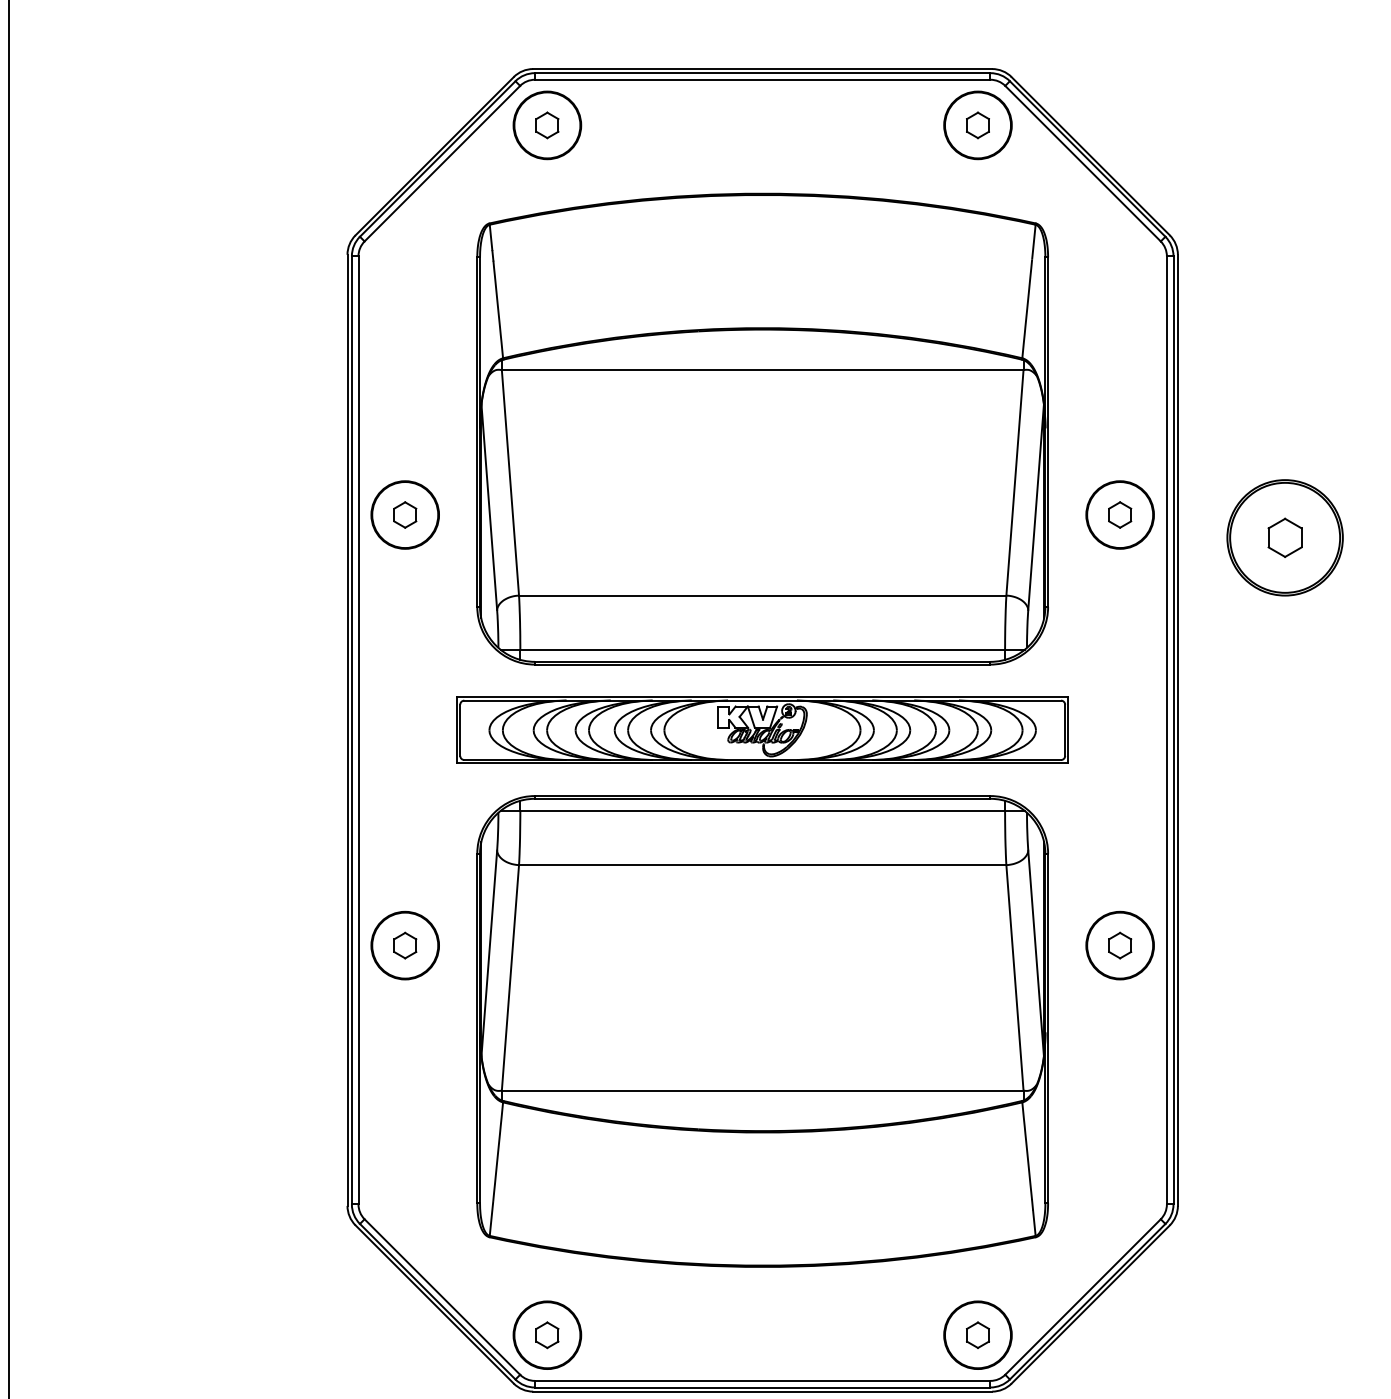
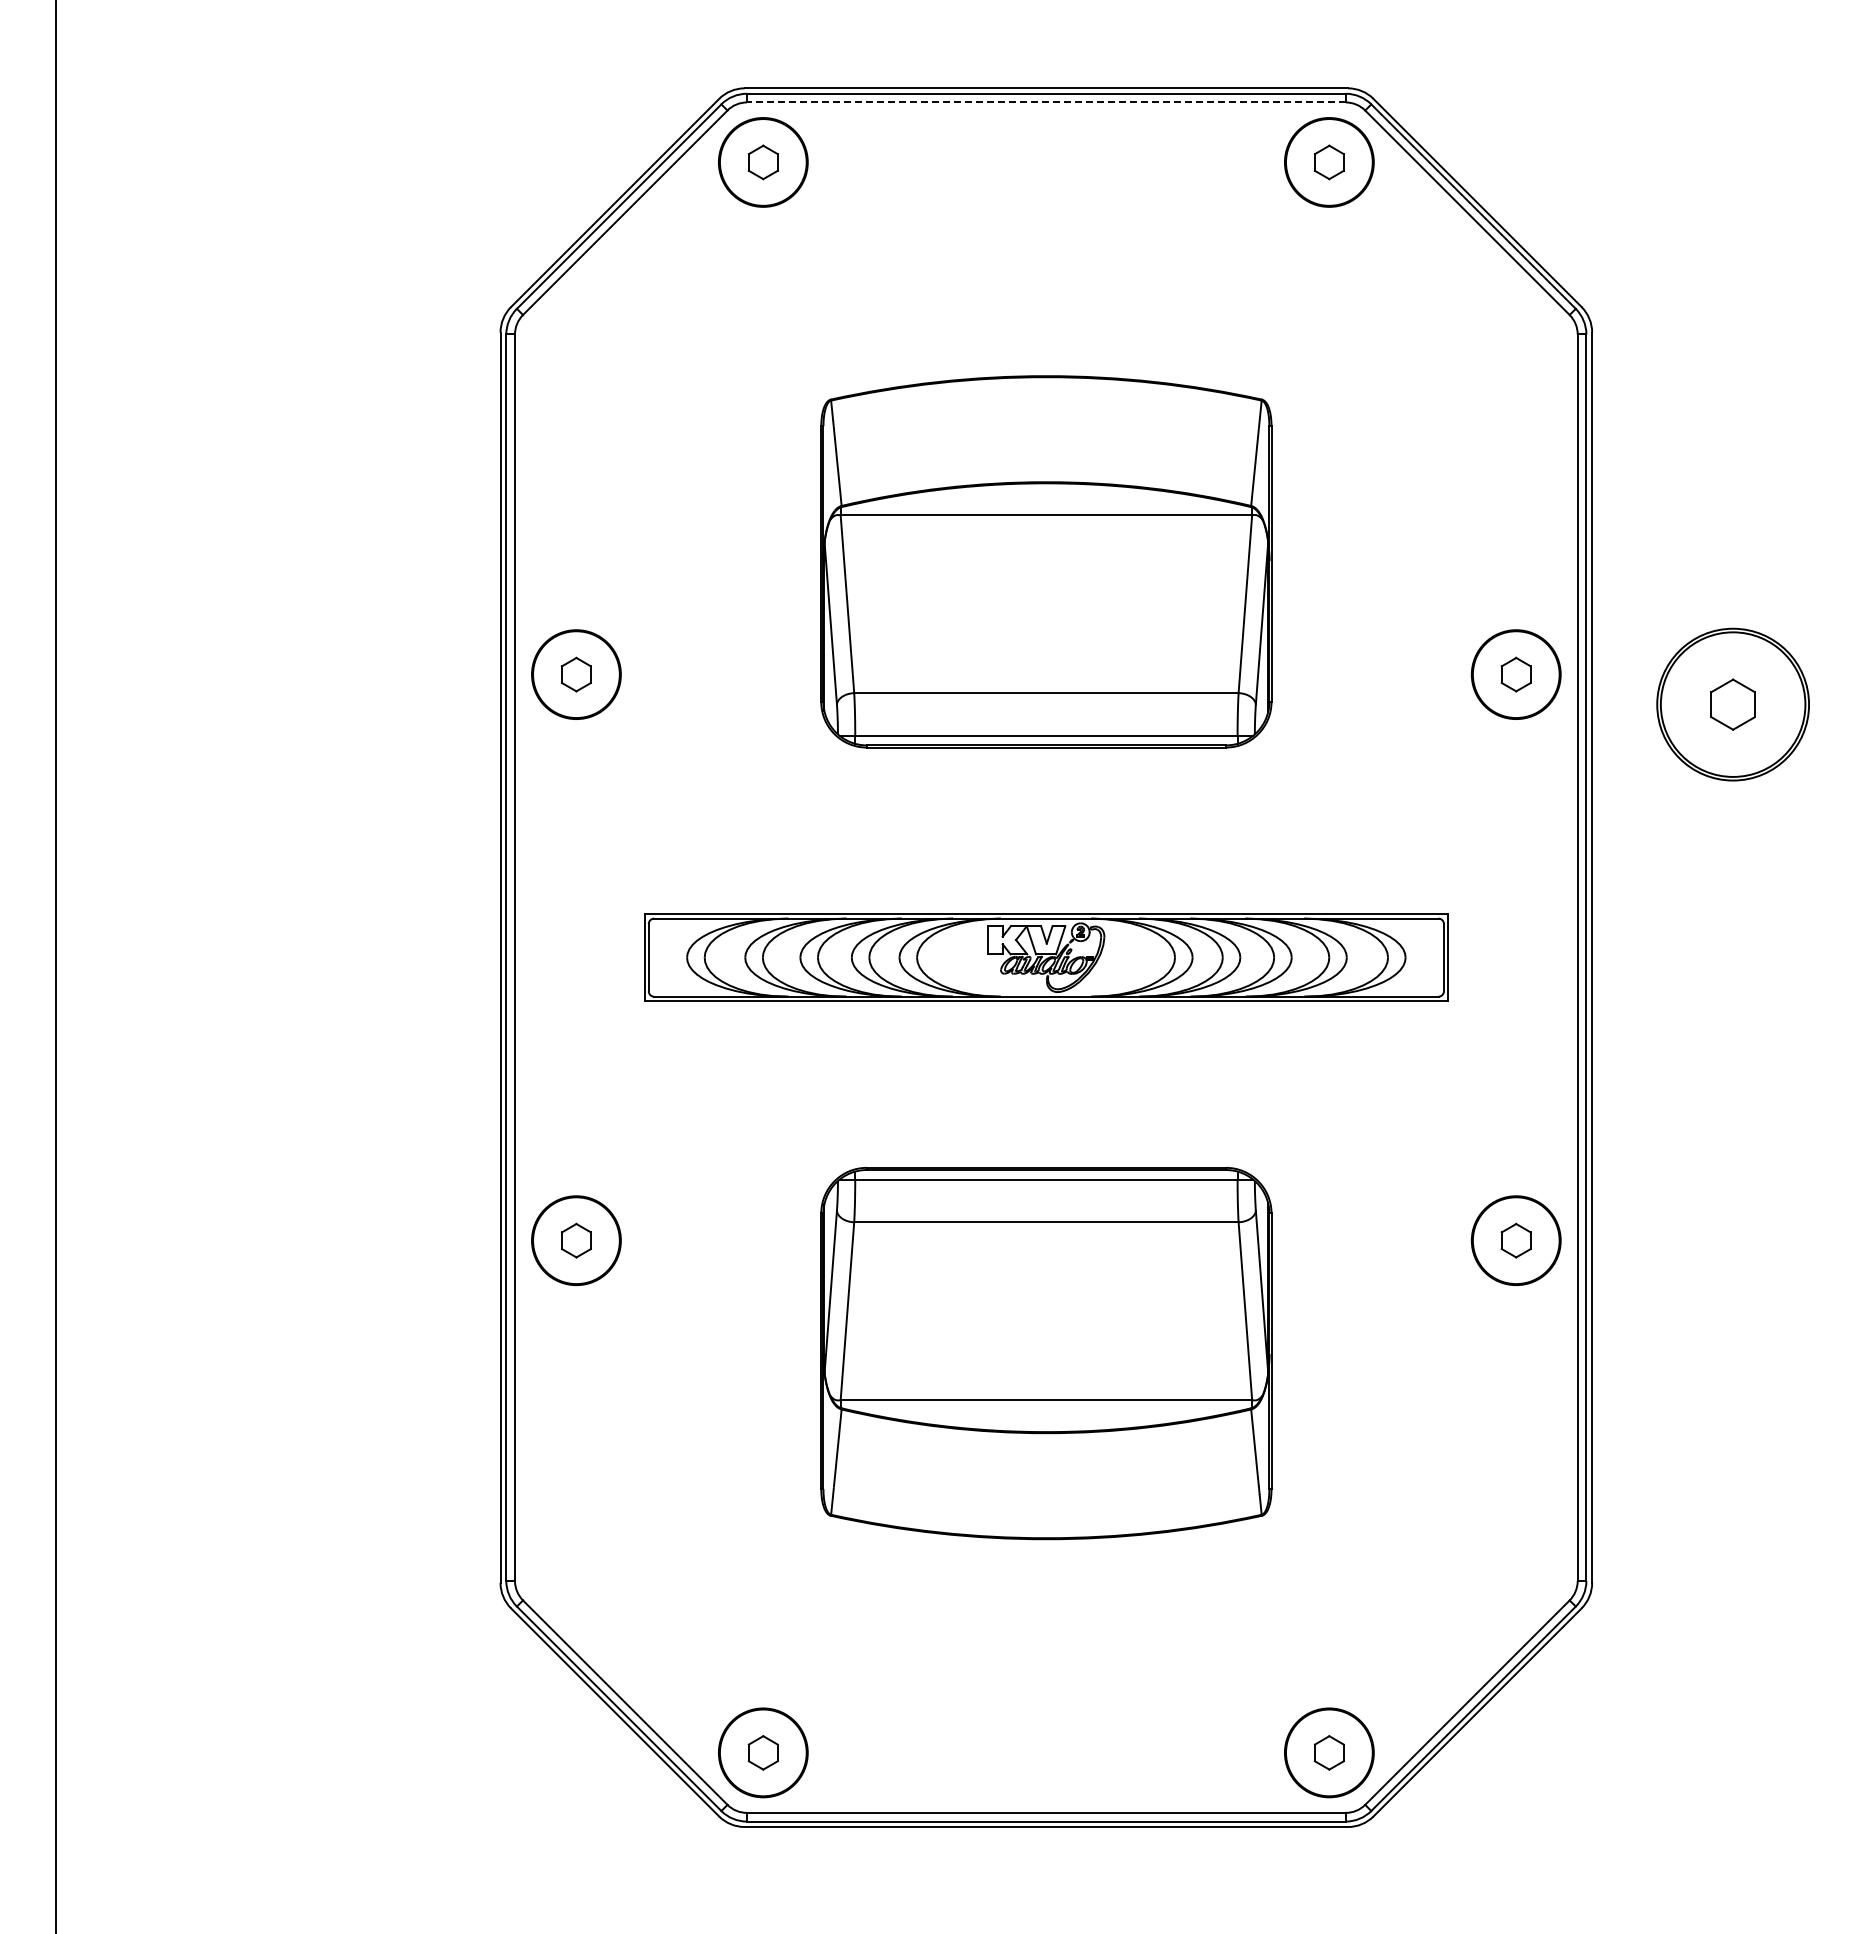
line: (762, 79) -> (1045, 102), solid -> dashed
part: (762, 428) -> (1046, 561), size x0.6
part: (762, 1031) -> (1046, 1353), size x0.6

